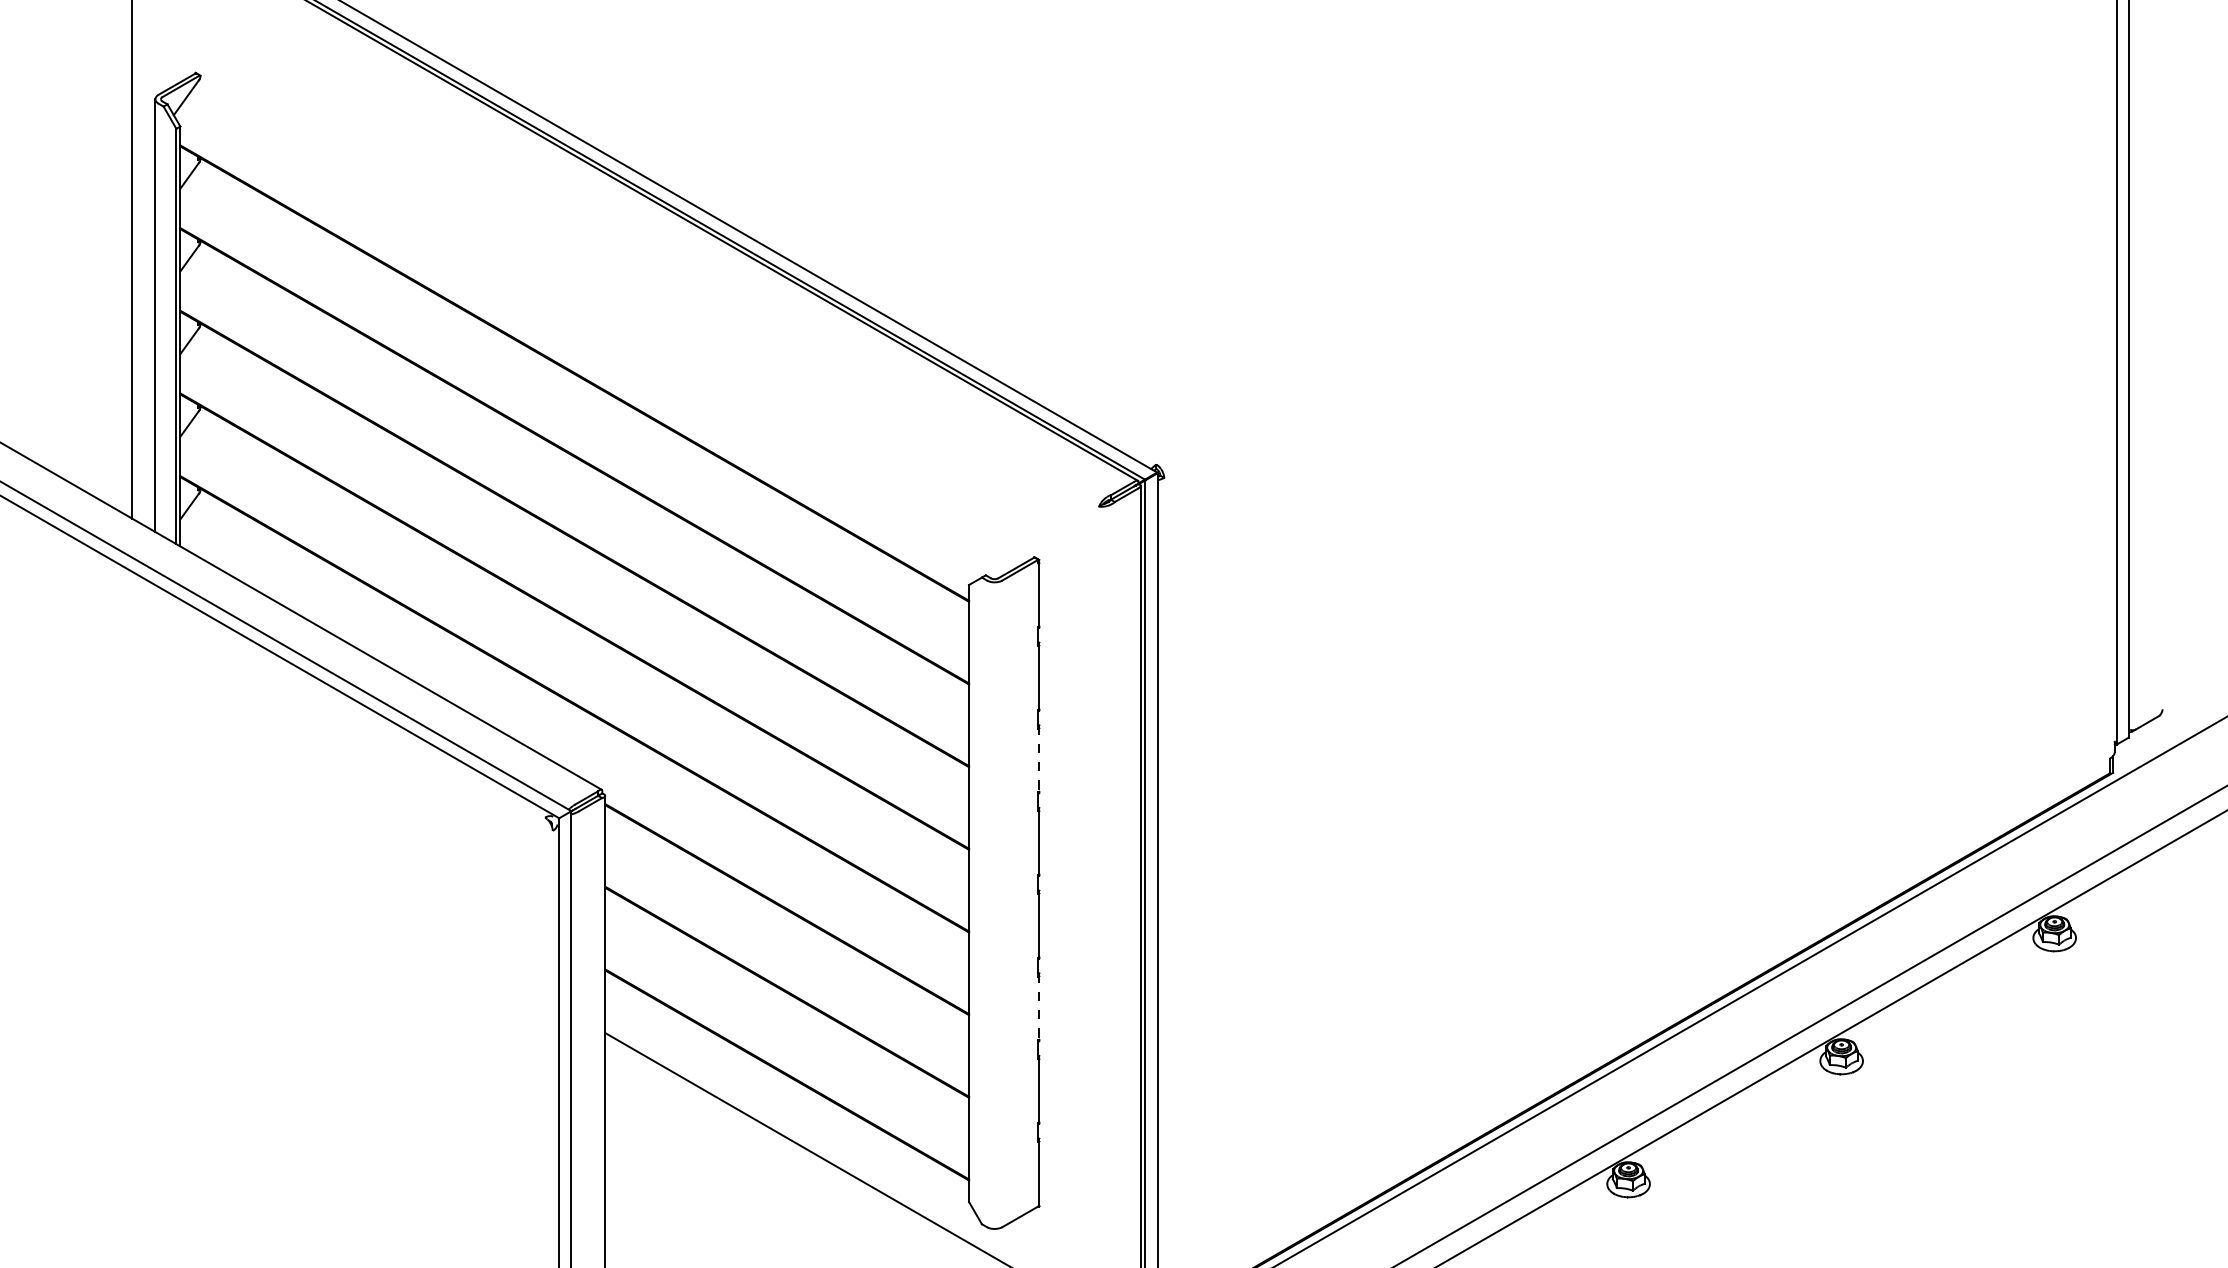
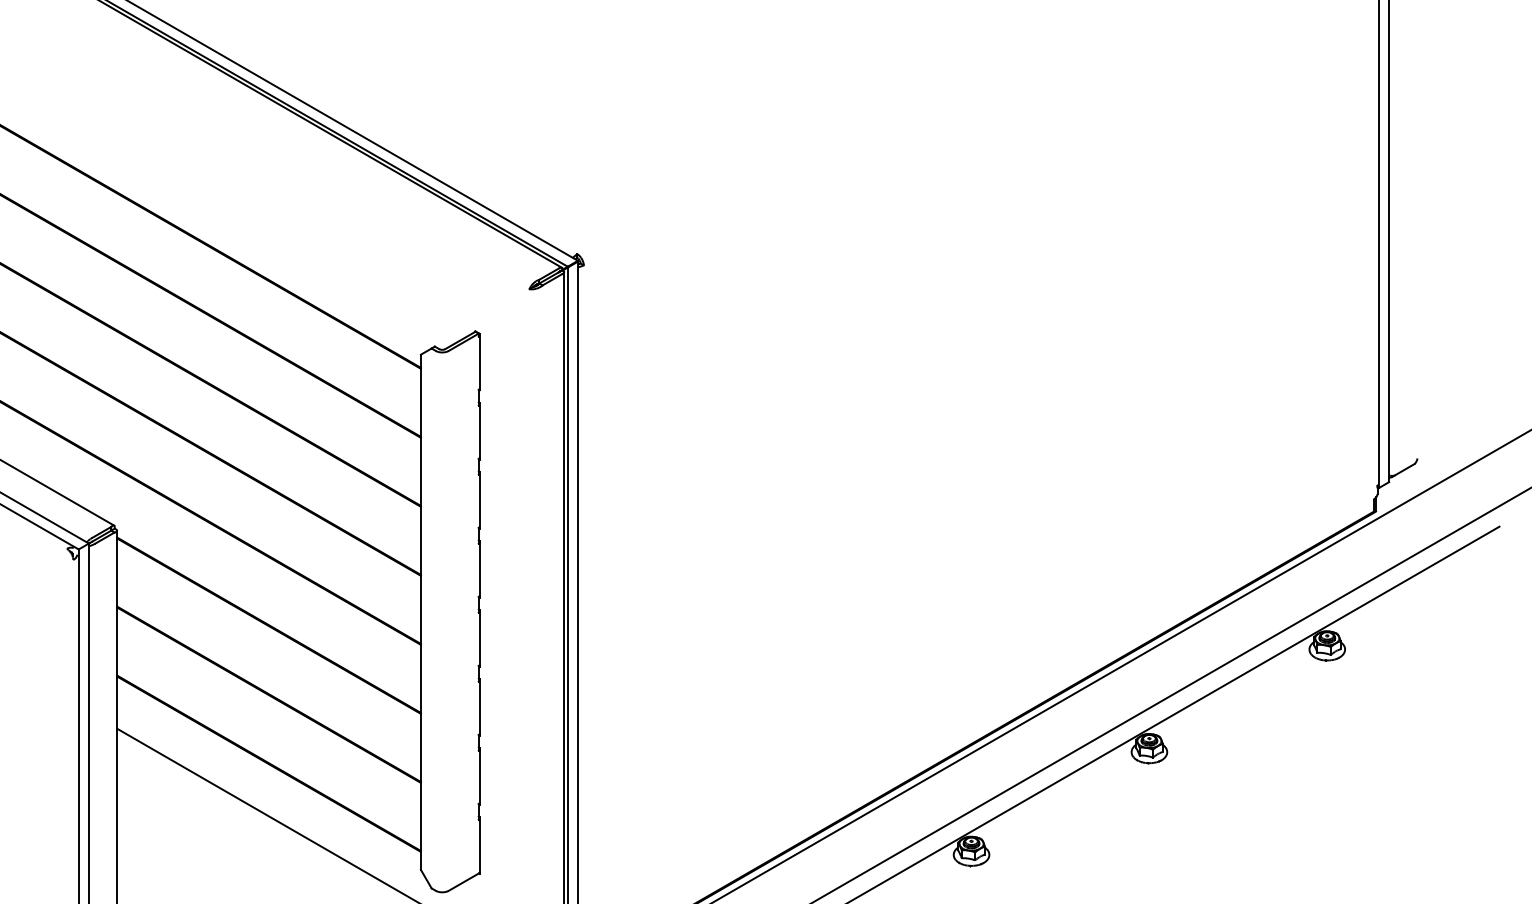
line: (1039, 759) -> (479, 500), dashed -> solid
line: (1039, 1007) -> (479, 707), dashed -> solid

